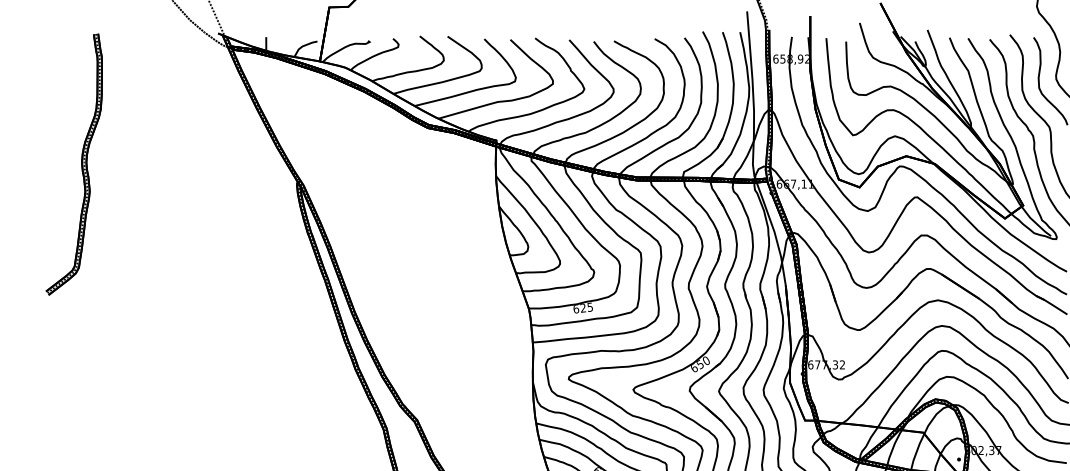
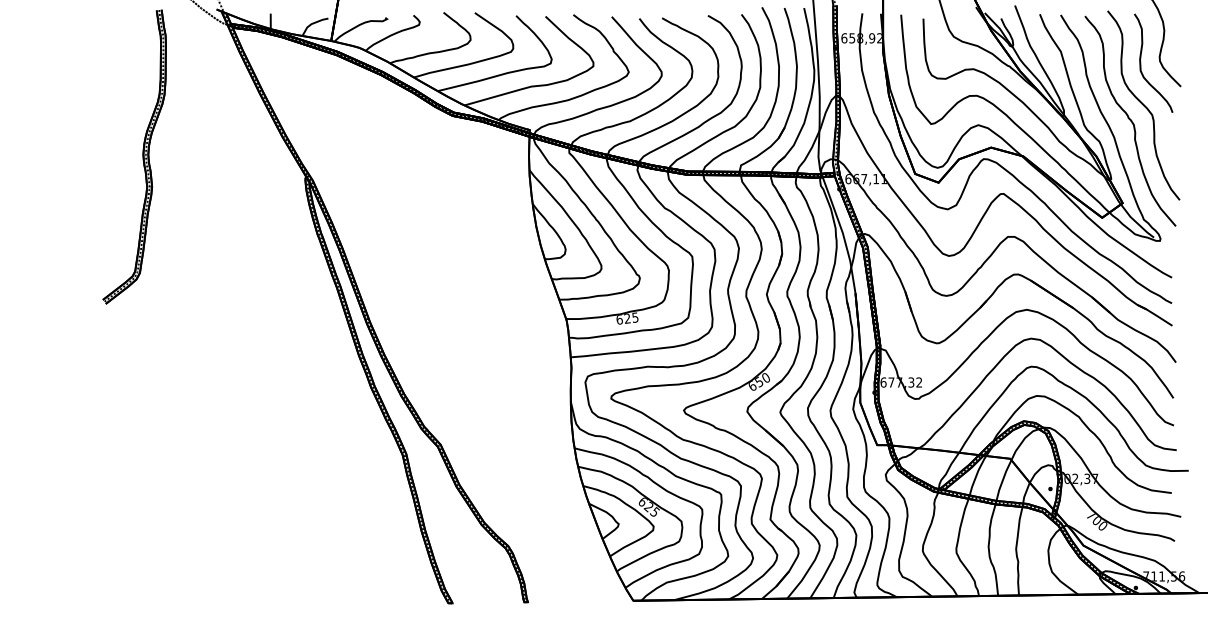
part: (81, 164) -> (142, 156), moved

